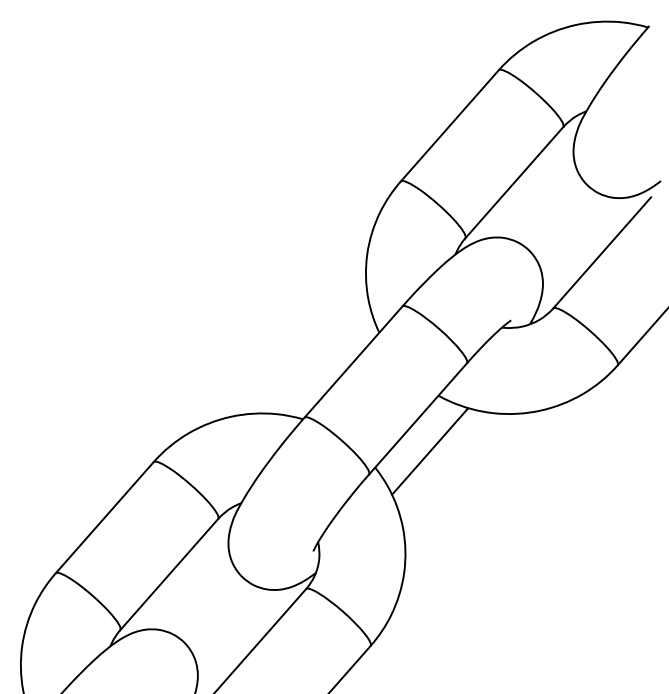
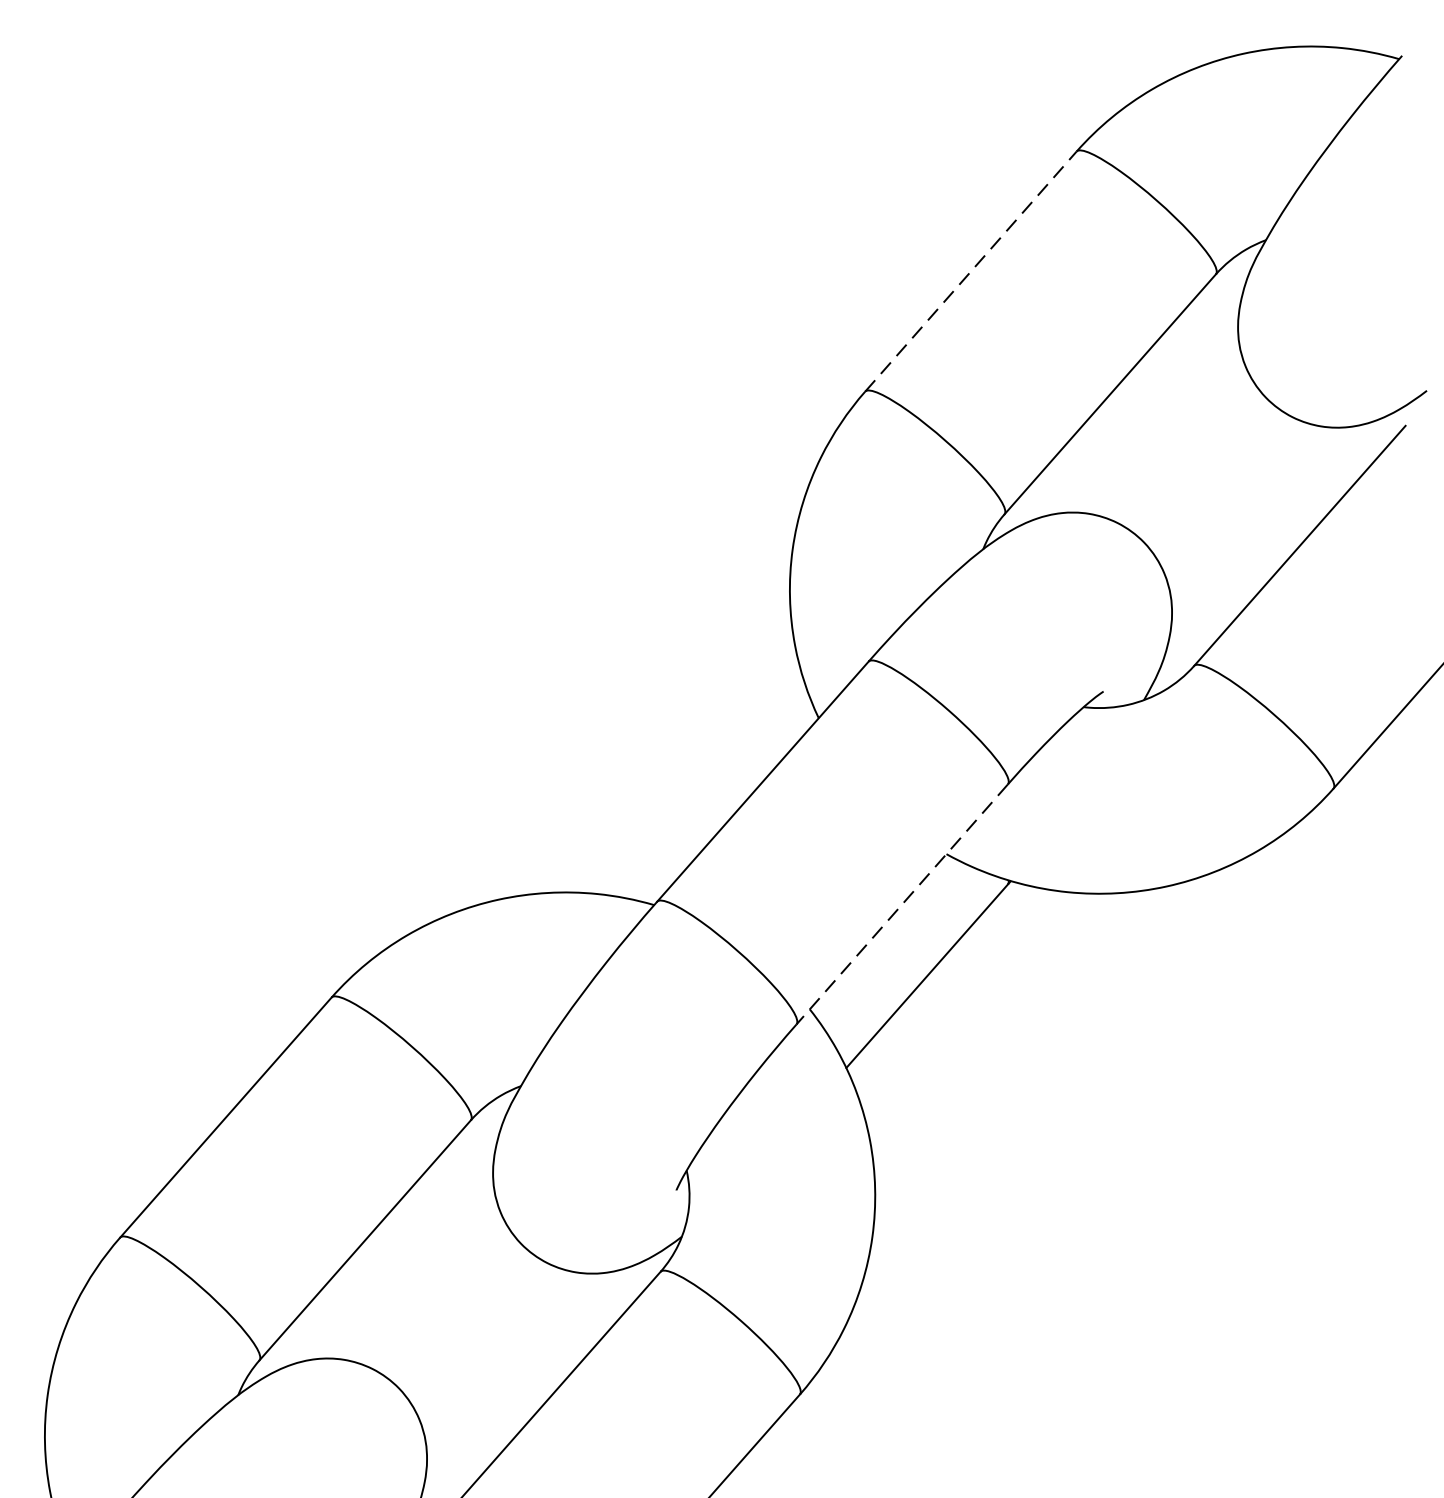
line: (450, 125) -> (972, 270), solid -> dashed
line: (417, 419) -> (901, 905), solid -> dashed

